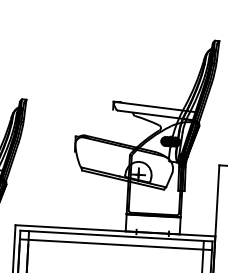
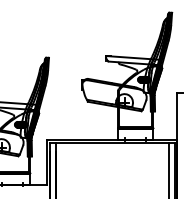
line: (114, 244) -> (111, 148), removed

